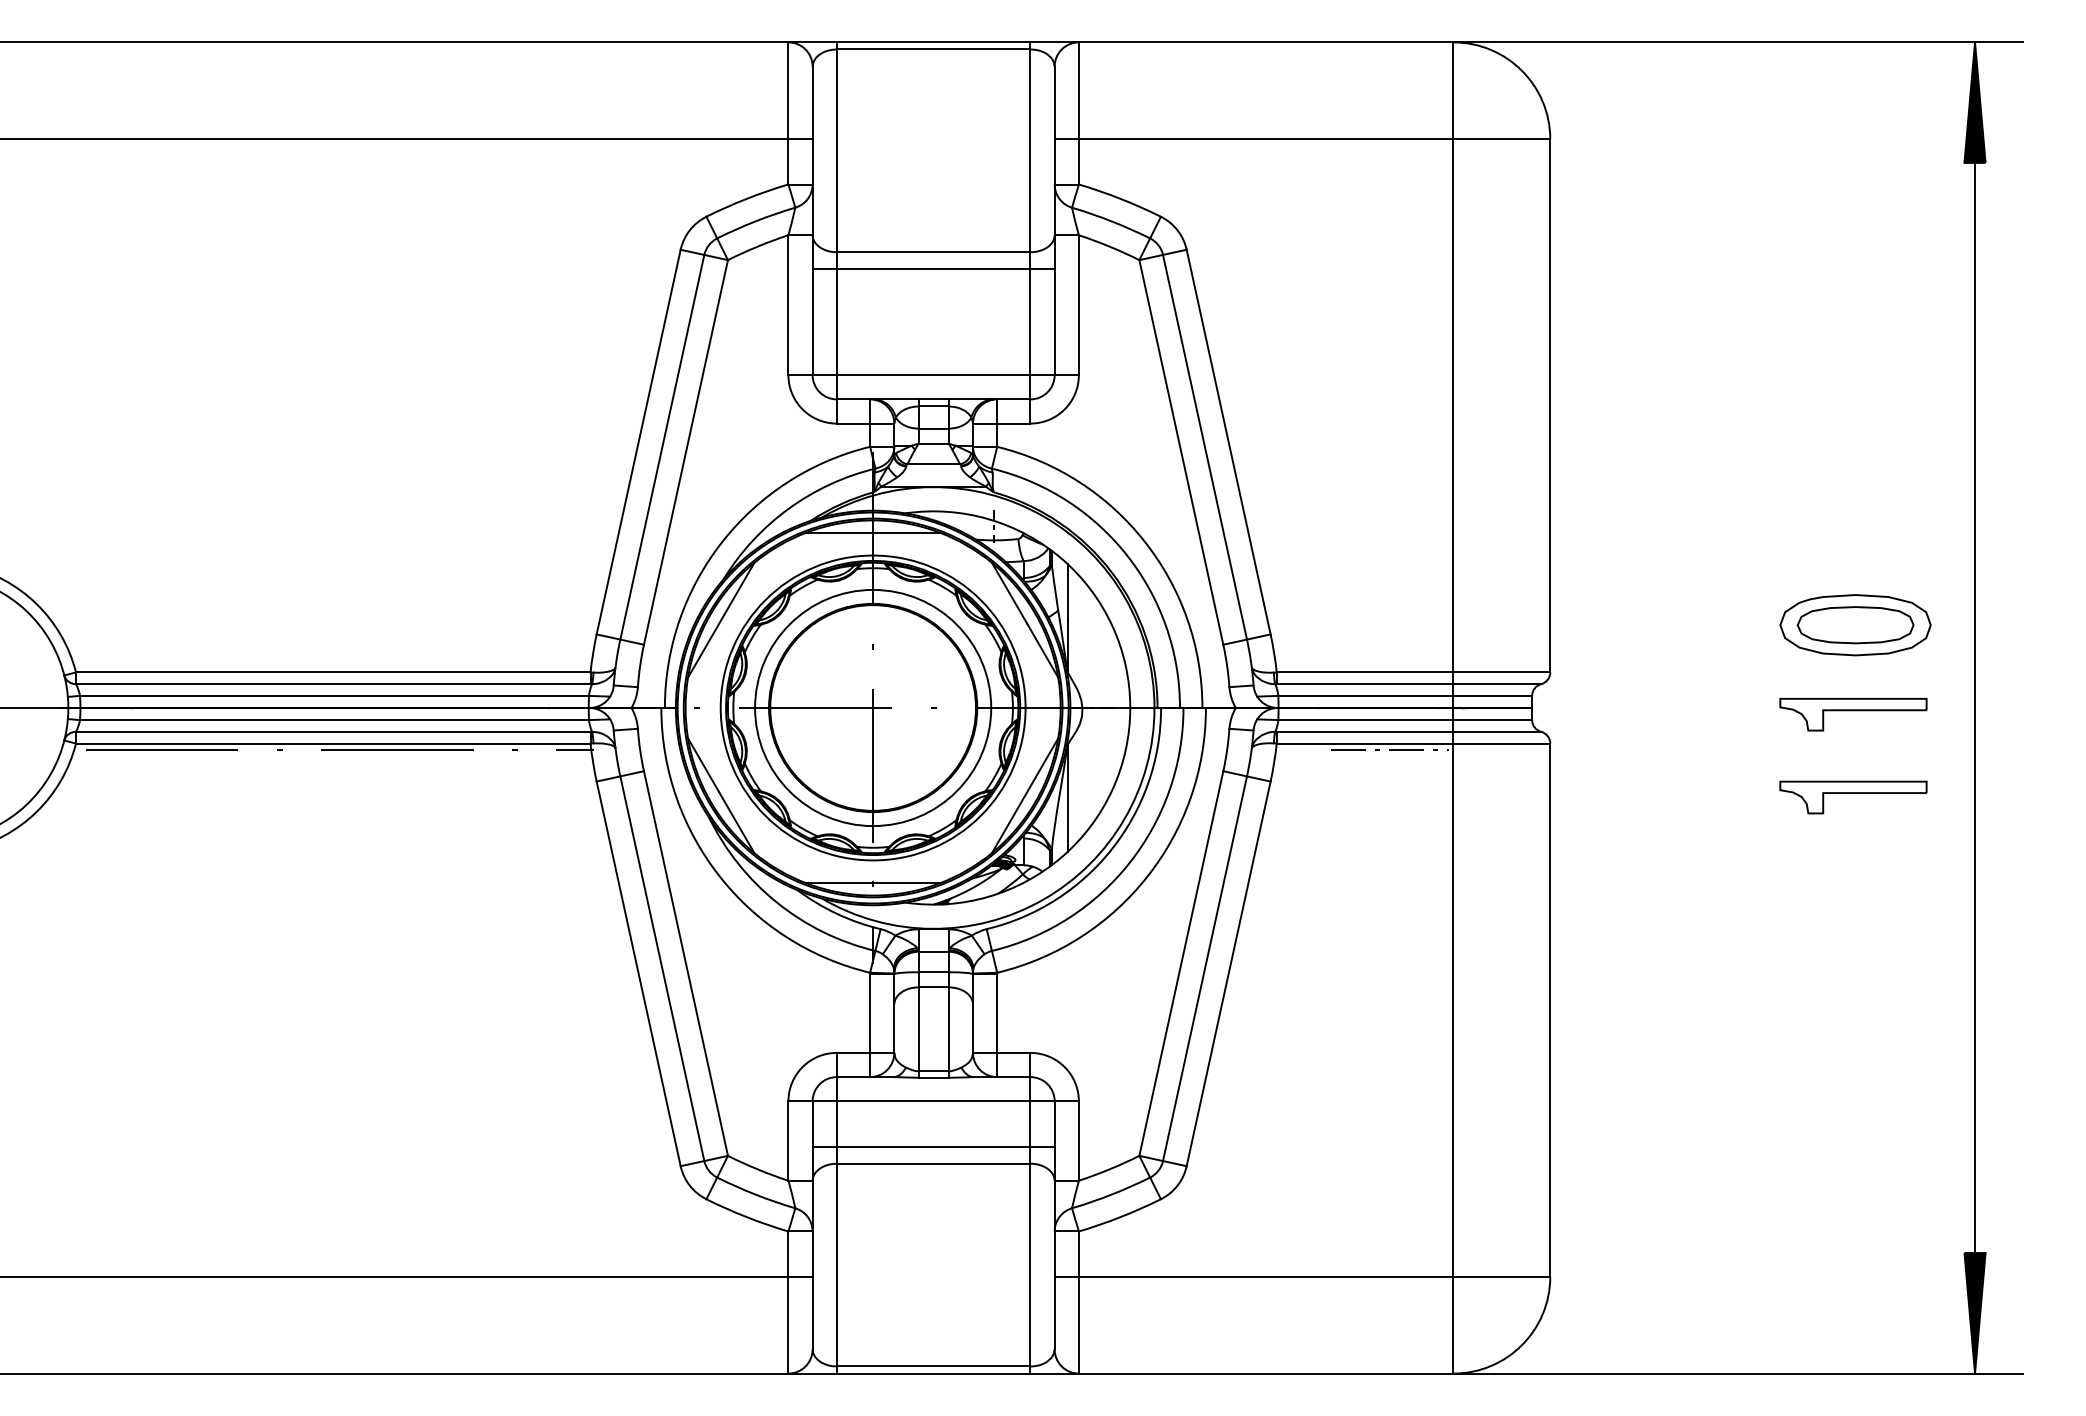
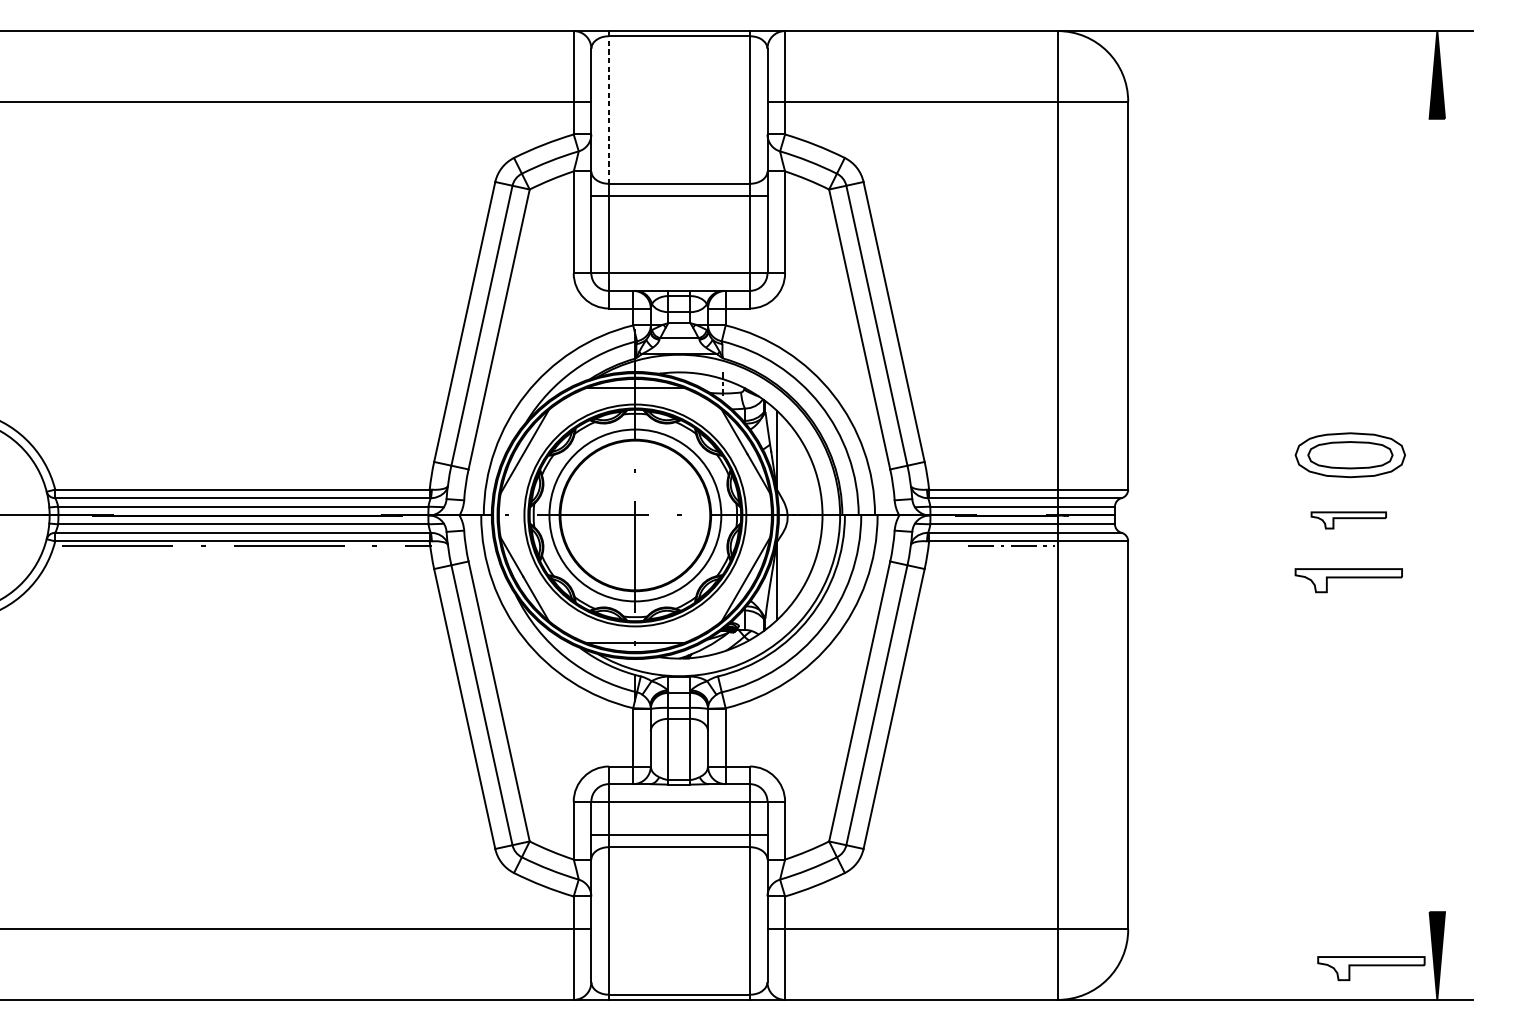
line: (836, 150) -> (608, 109), solid -> dashed
line: (1975, 707) -> (1437, 515), removed
part: (1853, 714) -> (1348, 520), size x0.7
part: (1884, 1330) -> (1371, 968), added

